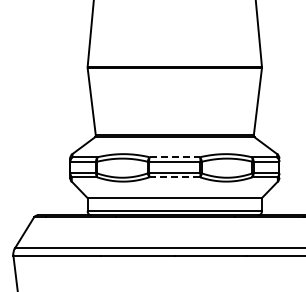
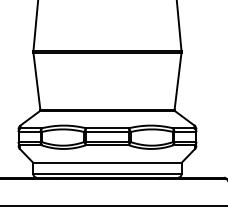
line: (175, 157) -> (108, 128), dashed -> solid
line: (175, 177) -> (108, 145), dashed -> solid

